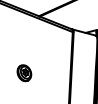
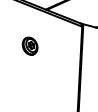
part: (24, 73) -> (30, 46), moved

